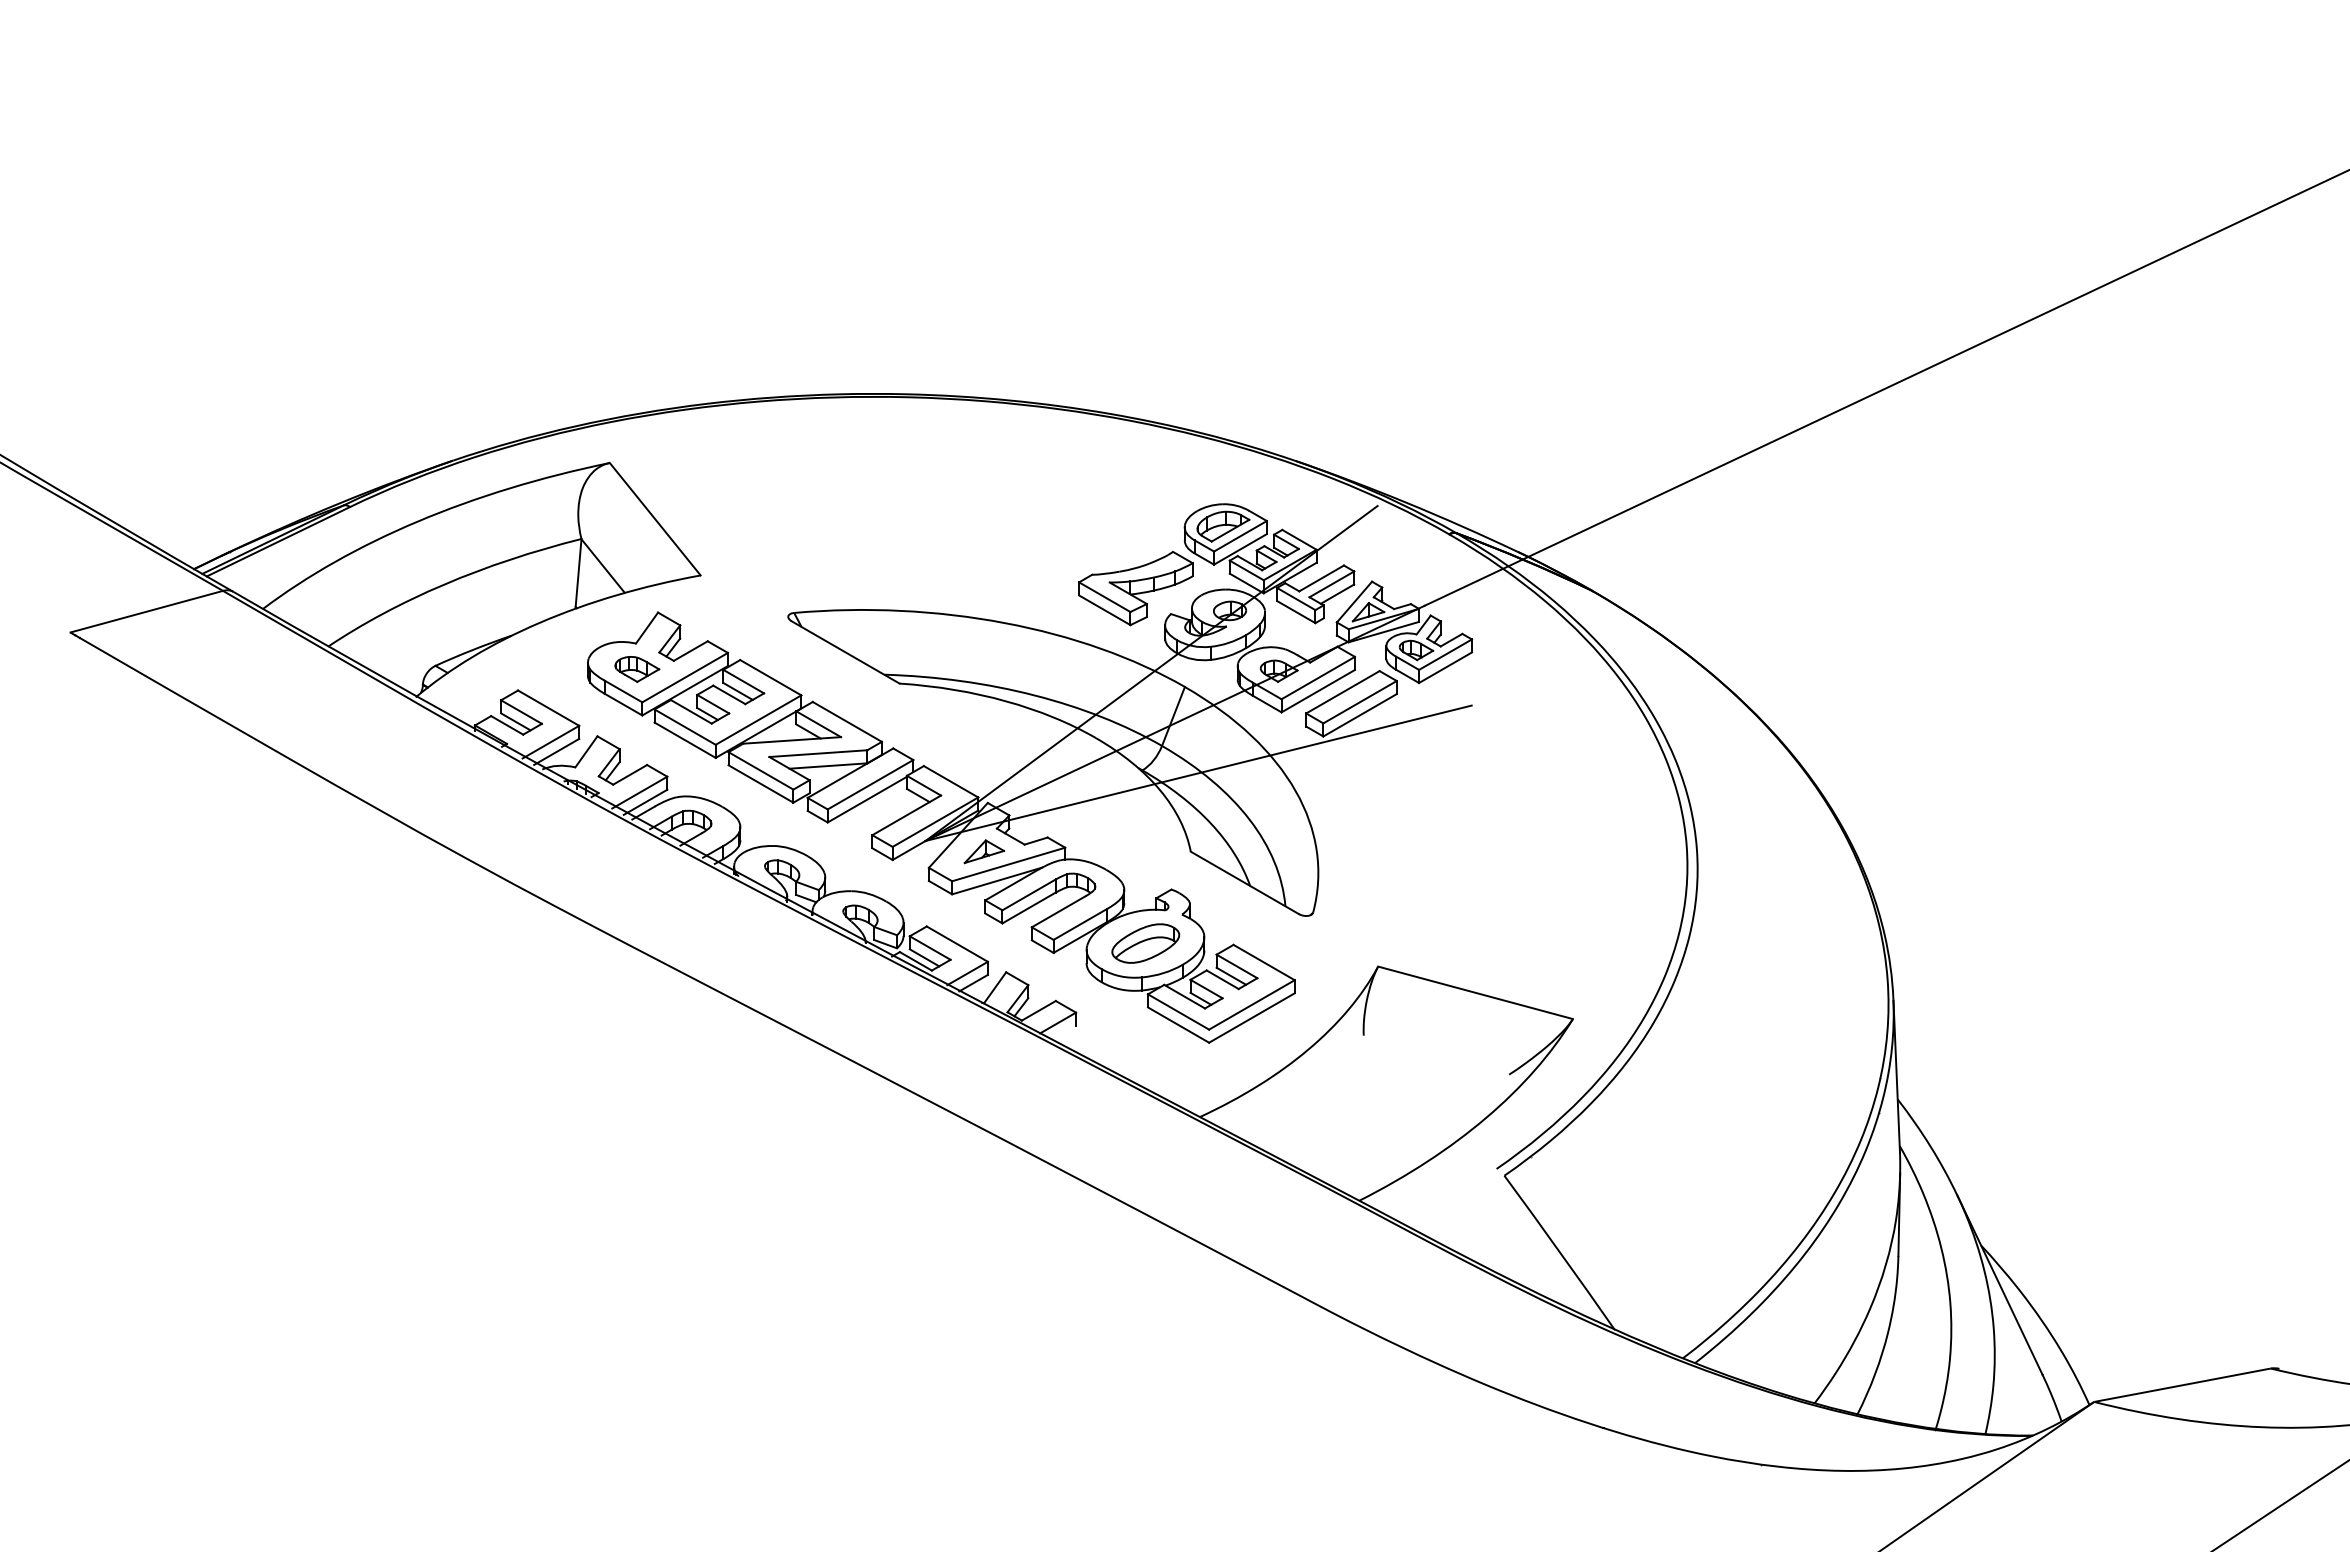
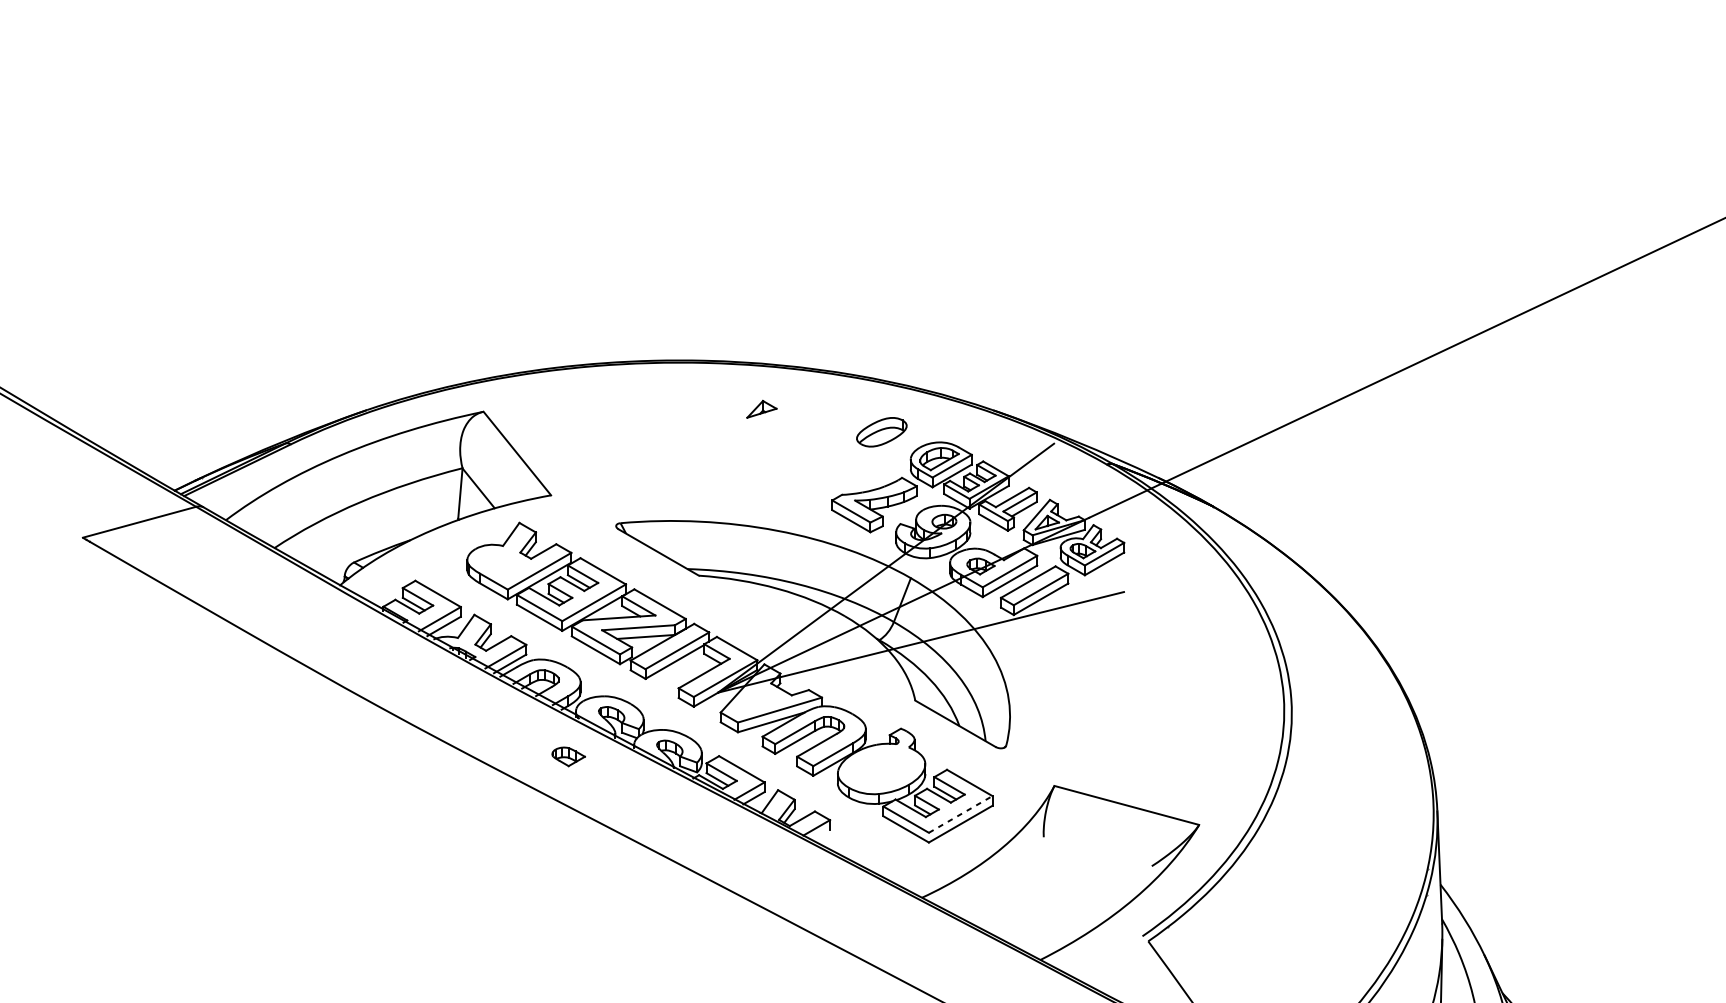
part: (637, 669) -> (568, 756), moved
part: (984, 851) -> (761, 409), moved
part: (1145, 943) -> (881, 432), moved
line: (1252, 1004) -> (961, 814), solid -> dashed

